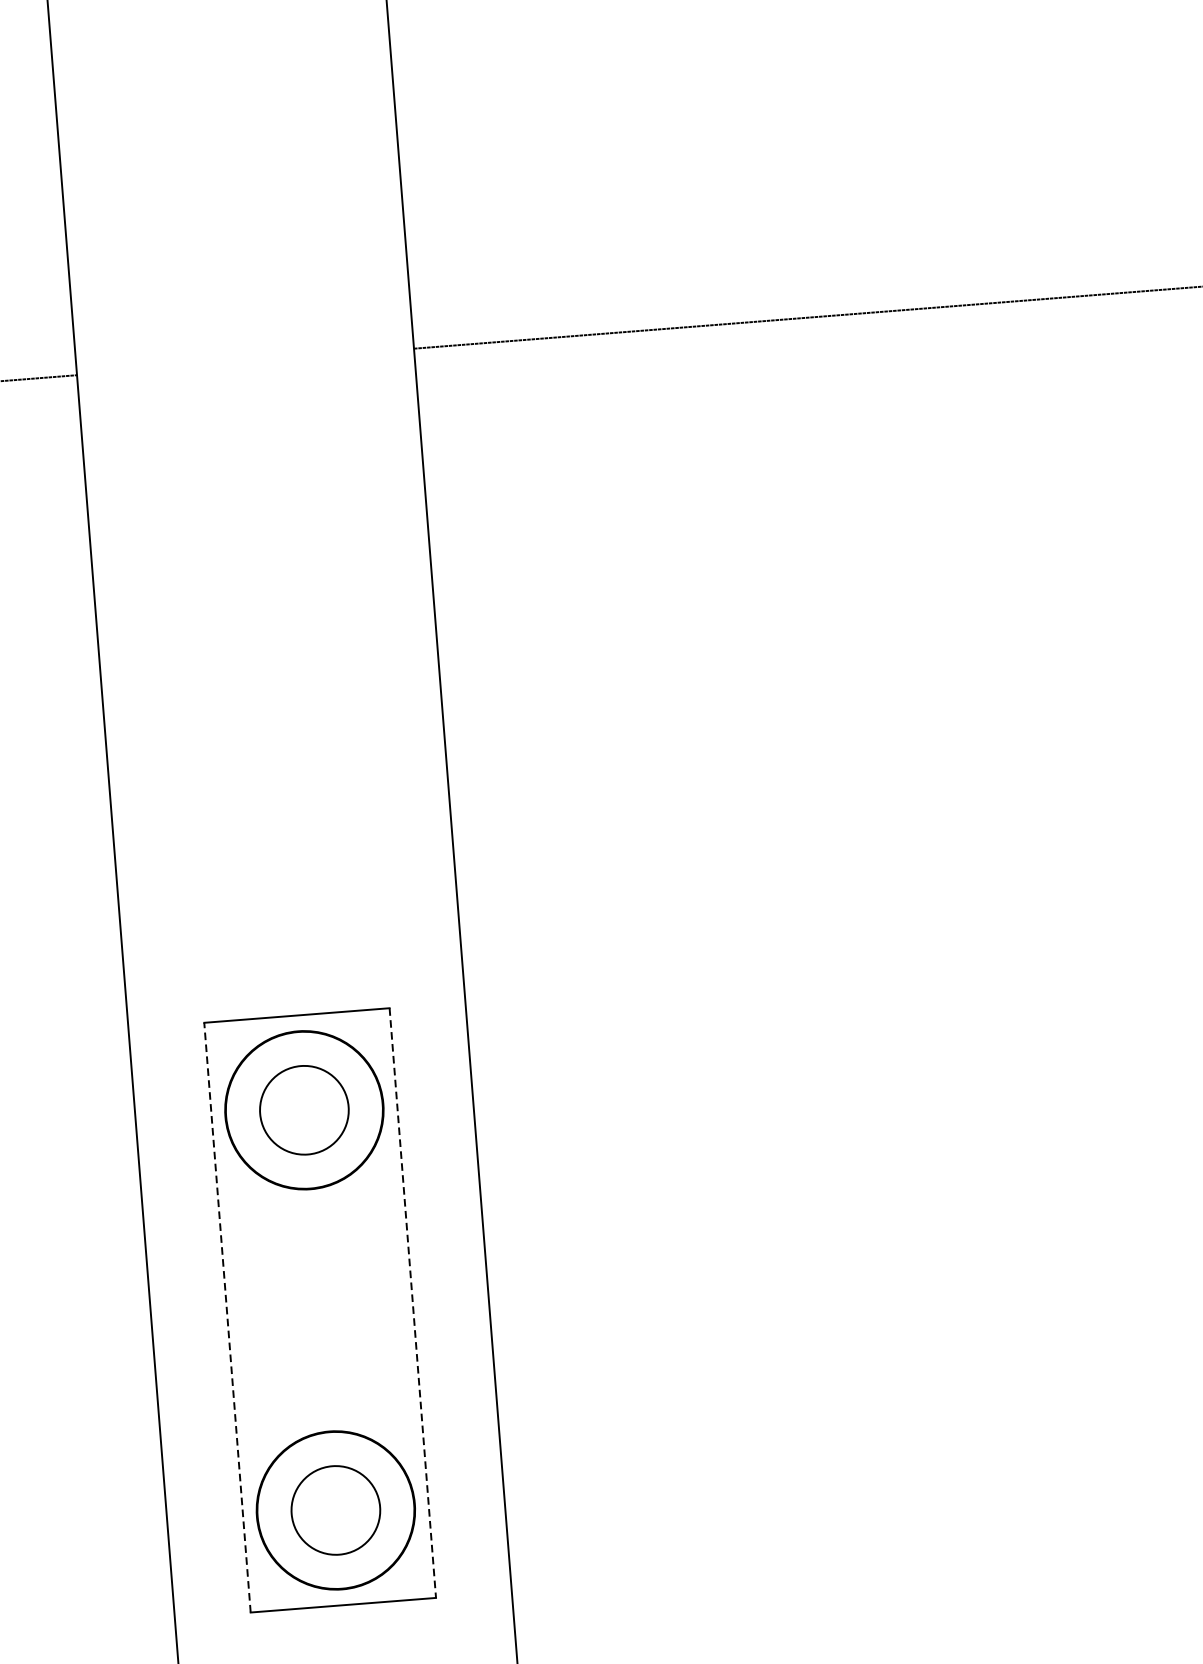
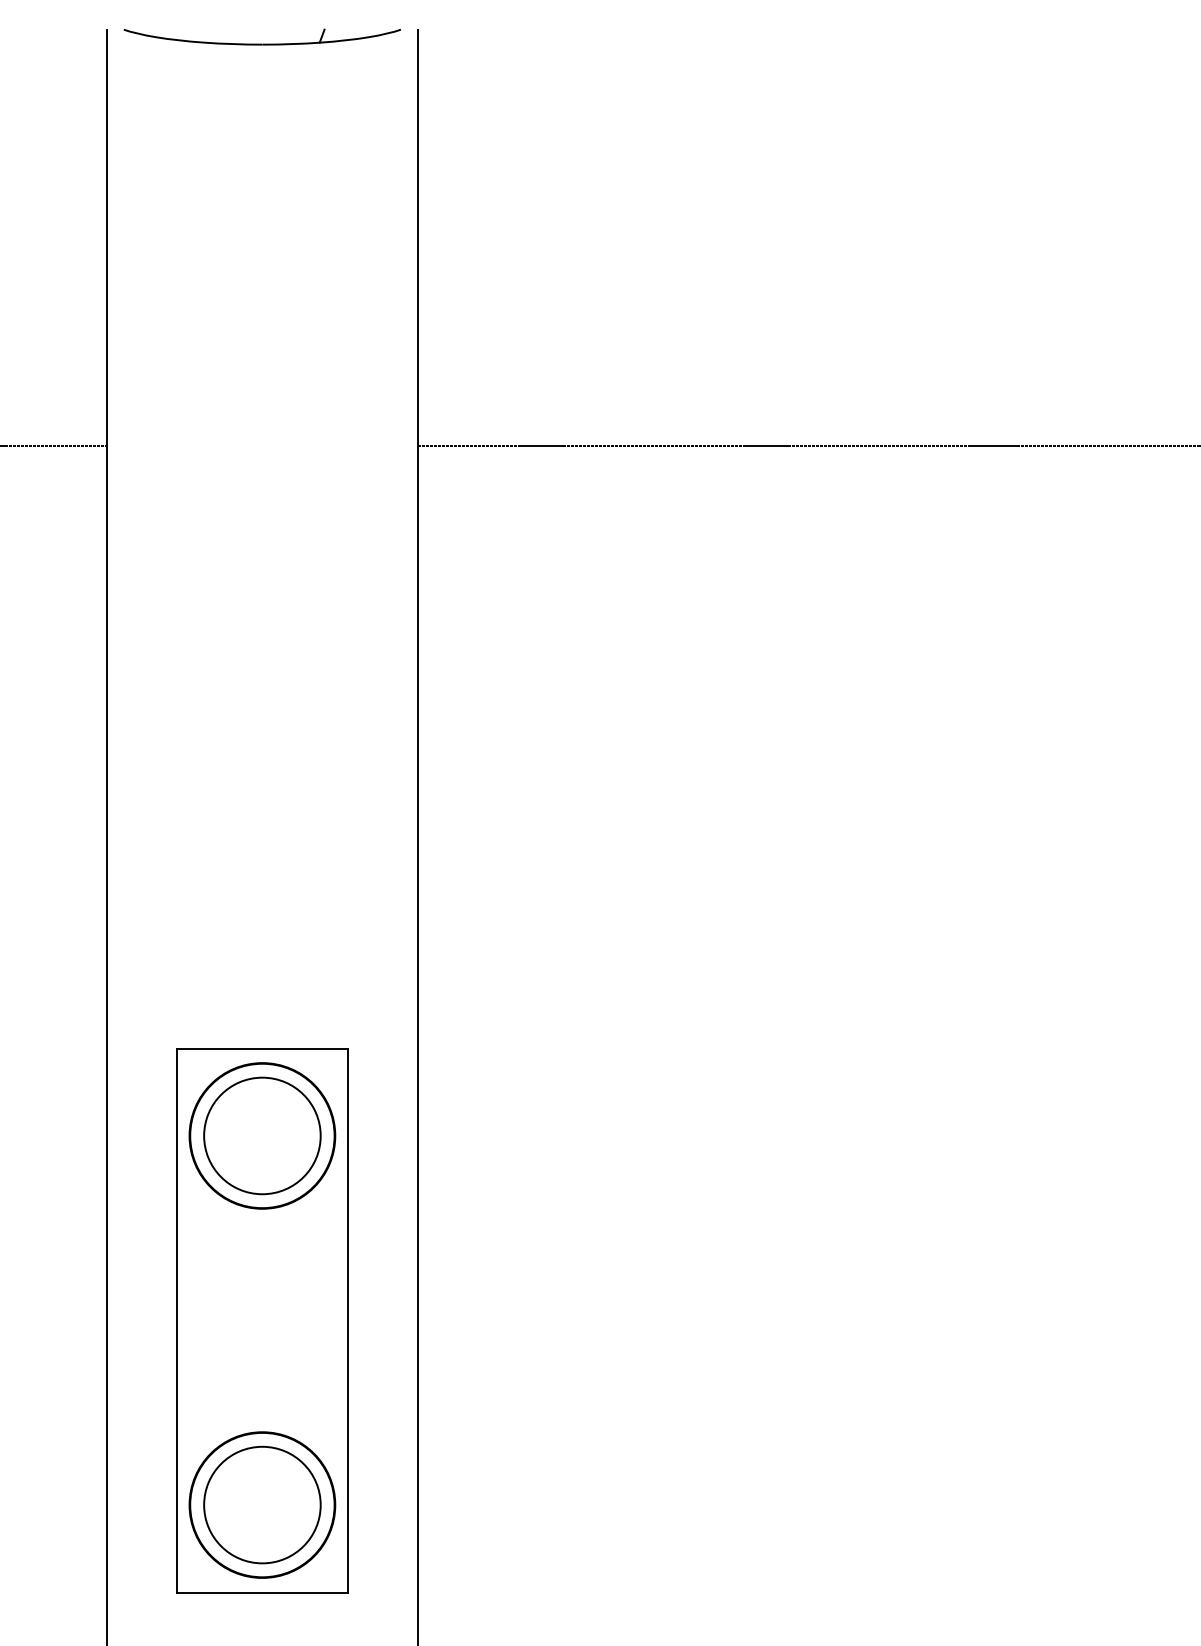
circle: (304, 1109) -> (262, 1135), size x1.43
line: (412, 1303) -> (347, 1320), dashed -> solid
line: (227, 1317) -> (176, 1320), dashed -> solid
circle: (335, 1509) -> (262, 1504), size x1.43

